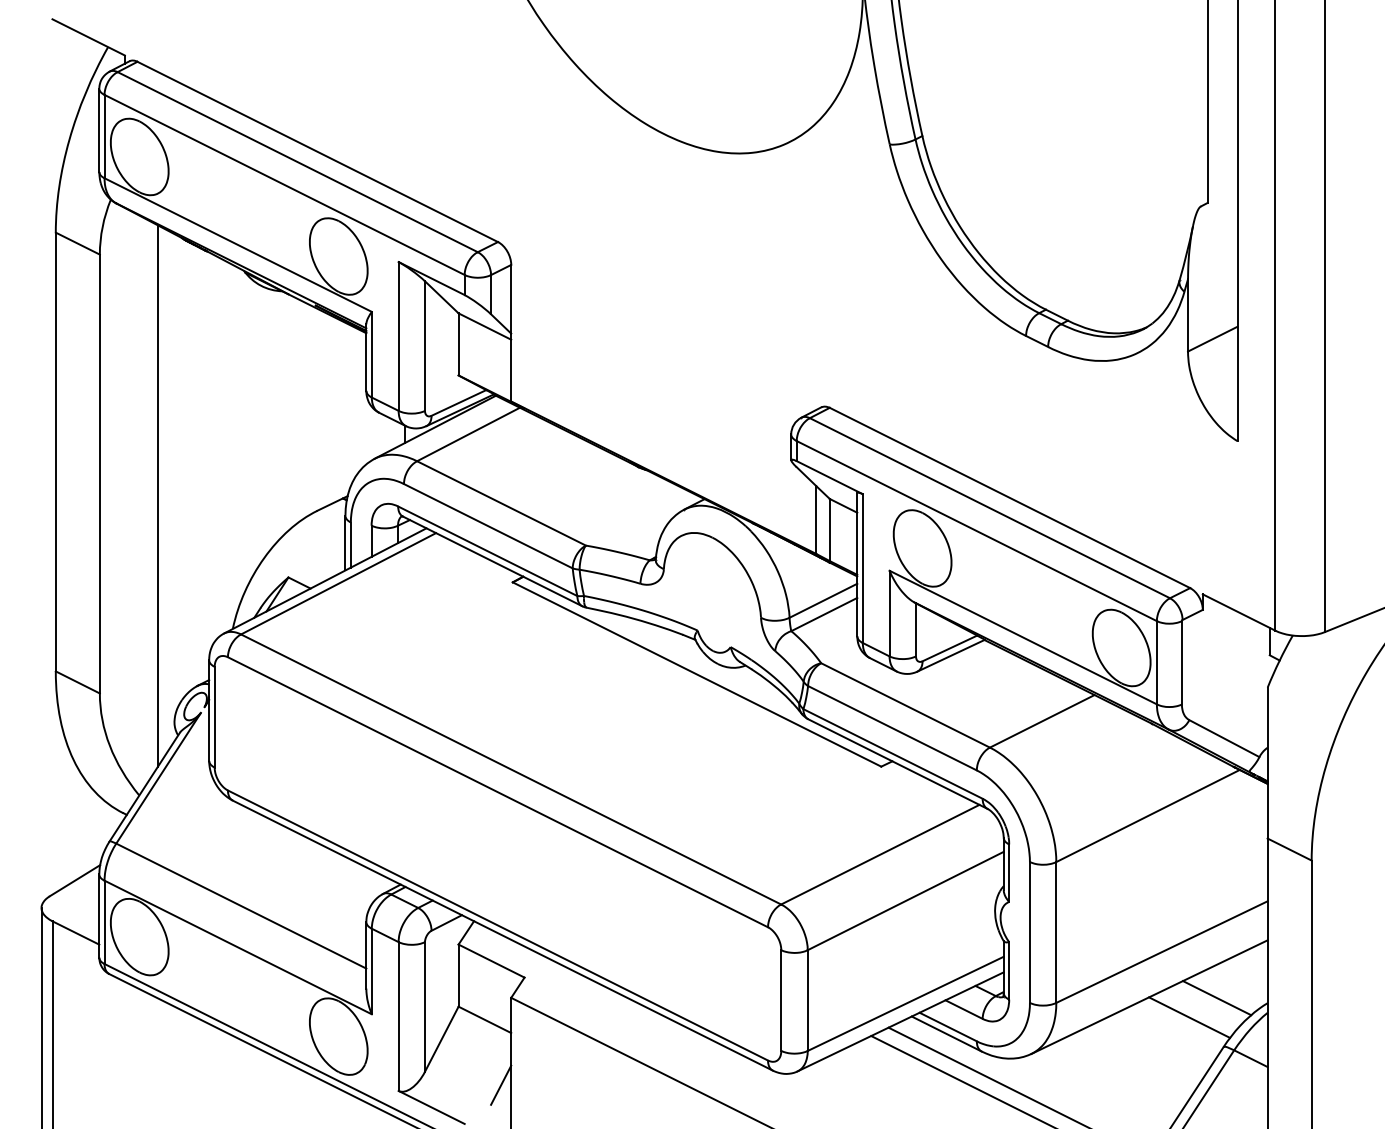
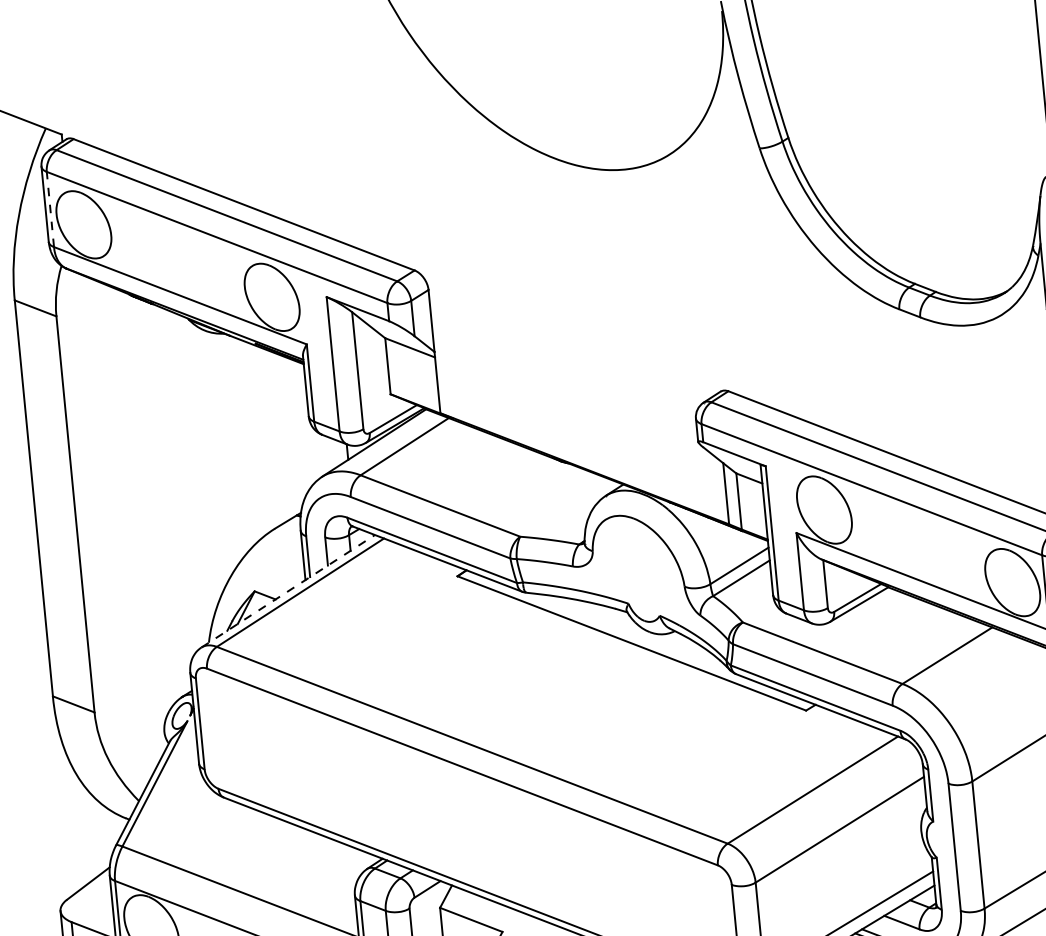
line: (104, 136) -> (50, 209), solid -> dashed
line: (157, 496) -> (129, 529), removed
line: (325, 580) -> (288, 590), solid -> dashed

